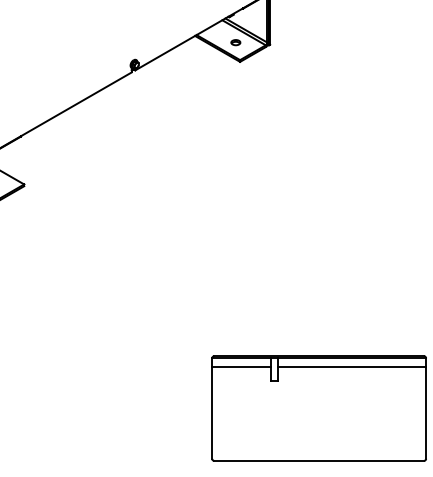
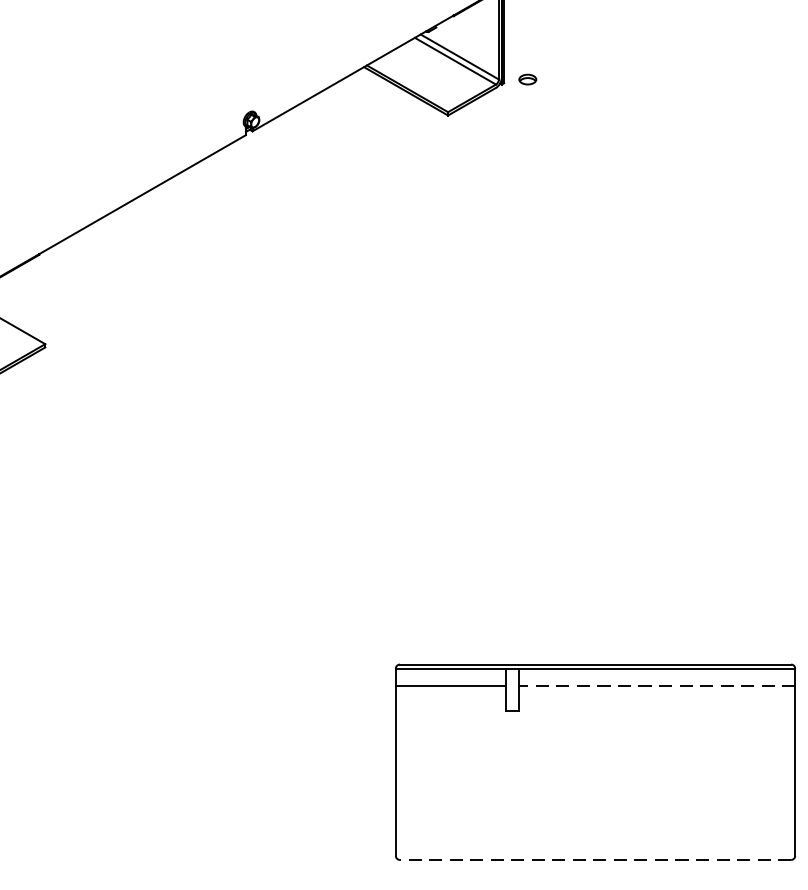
part: (235, 42) -> (527, 79), moved
line: (351, 367) -> (655, 685), solid -> dashed
line: (319, 460) -> (596, 859), solid -> dashed

